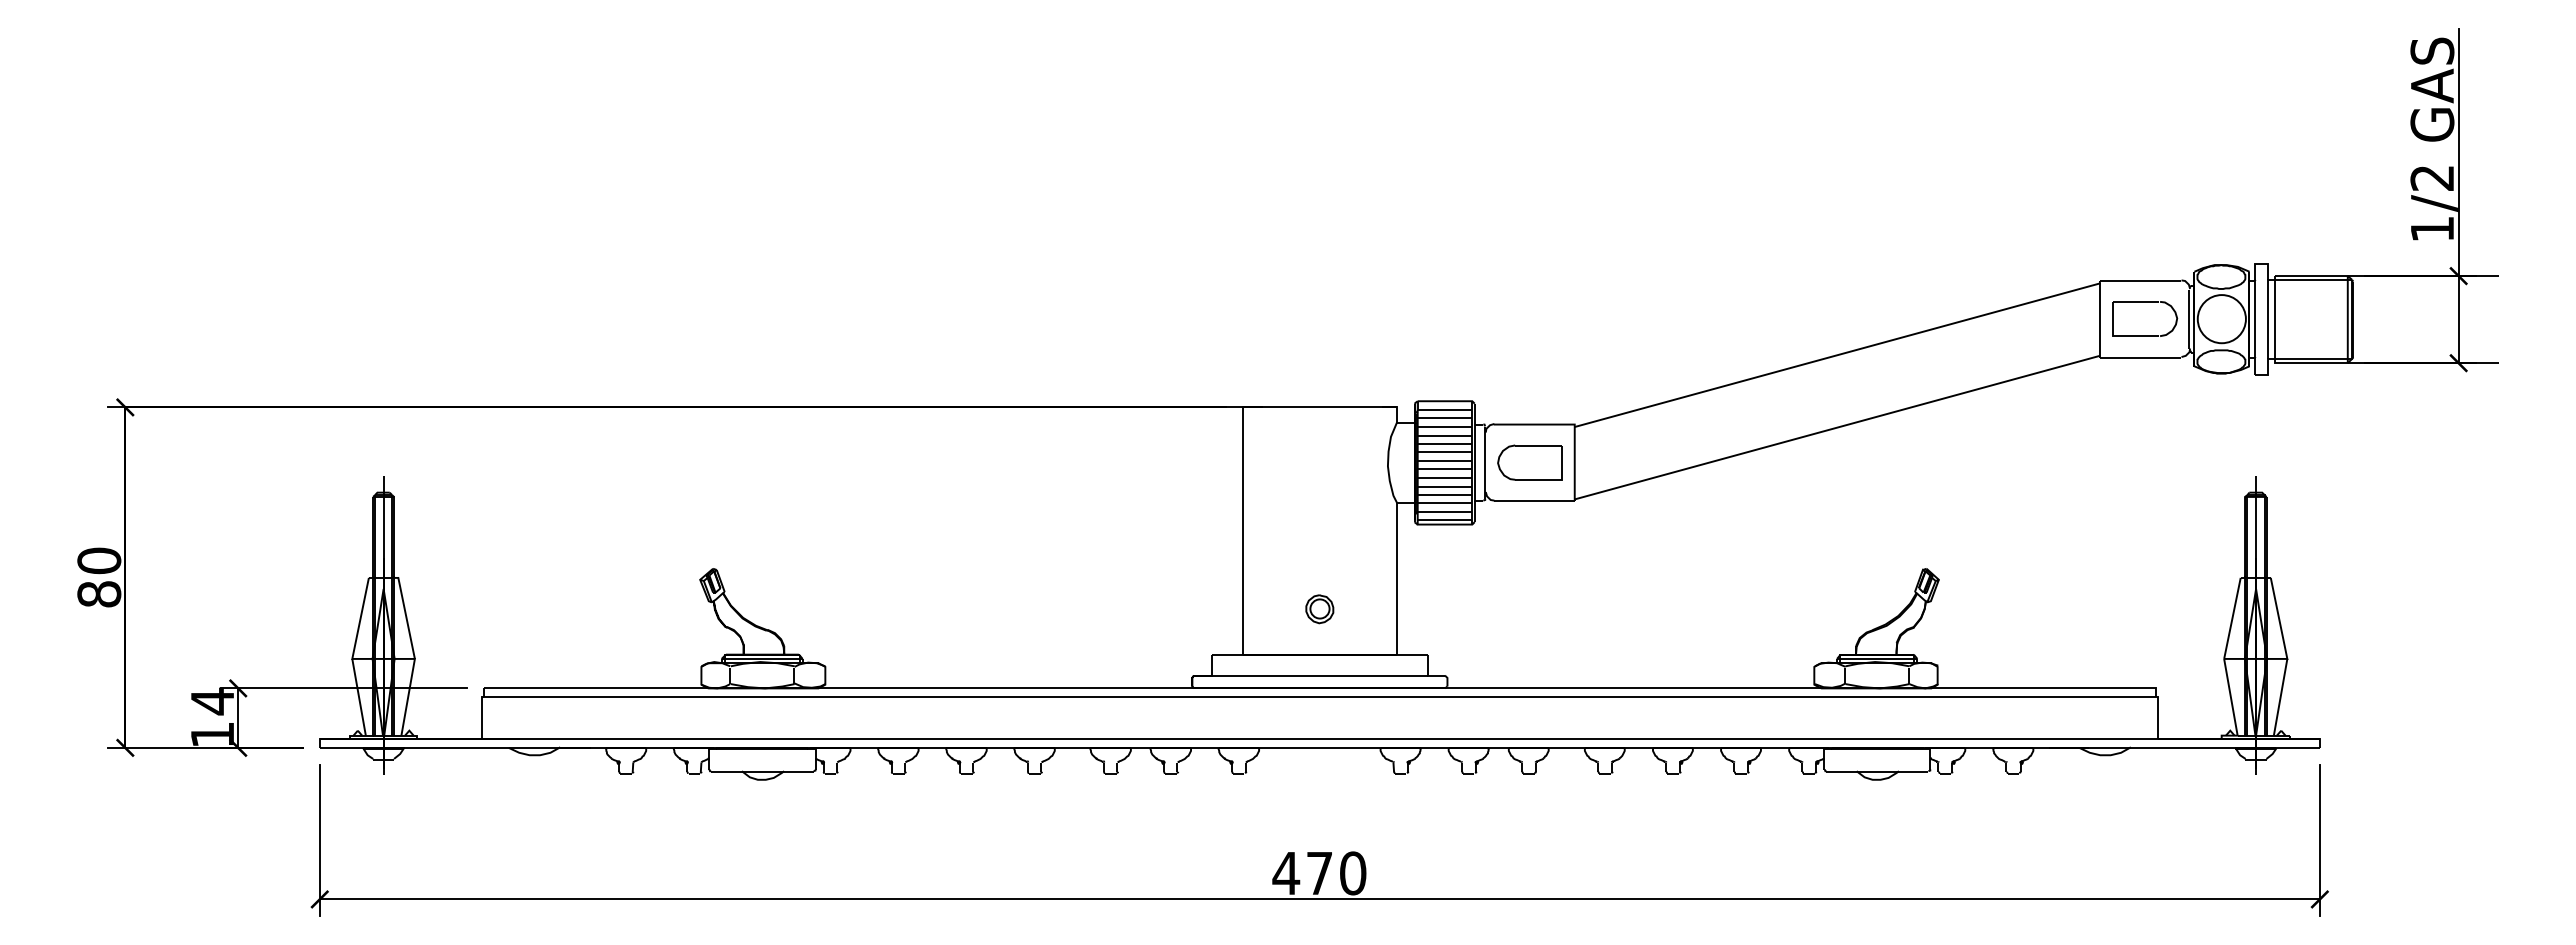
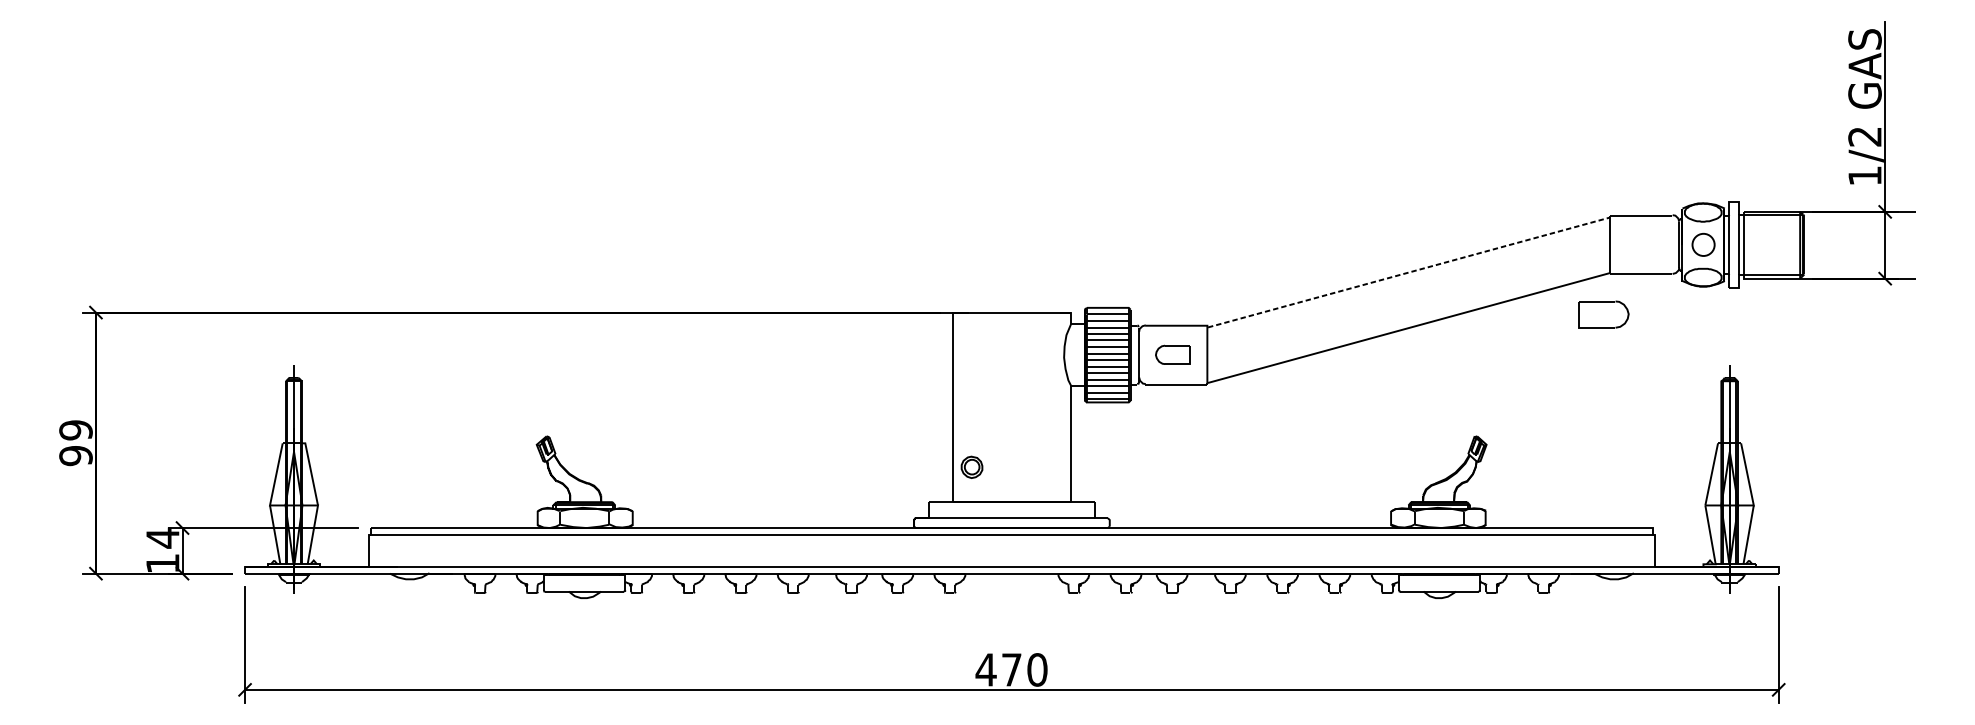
part: (2145, 302) -> (1604, 301), moved
circle: (2221, 319) -> (1703, 245), size x0.6
line: (1838, 354) -> (1409, 272), solid -> dashed
part: (1529, 462) -> (1172, 354), size x0.7
text: (99, 577) -> (76, 443), 80 -> 99
part: (1319, 609) -> (971, 467), moved

